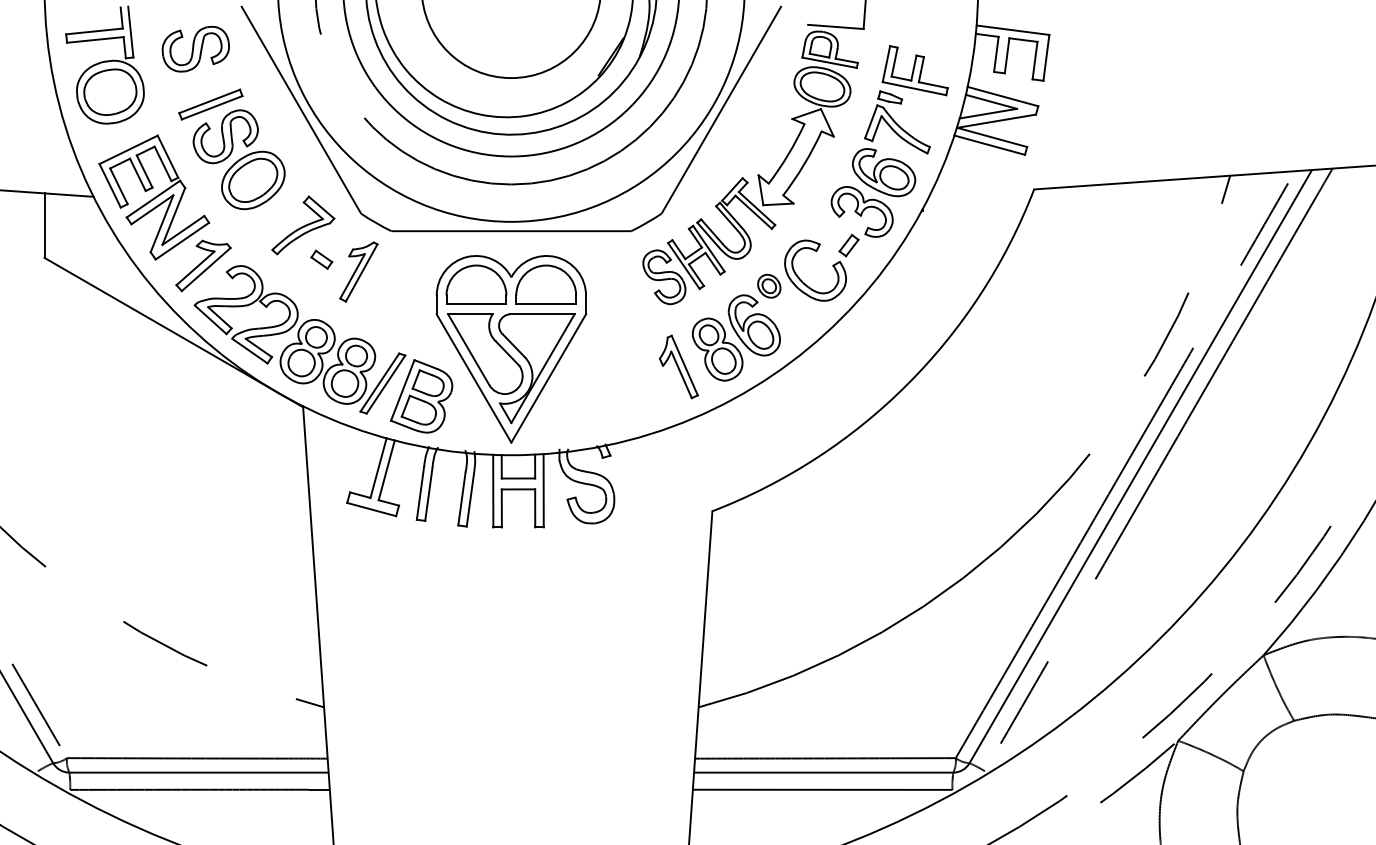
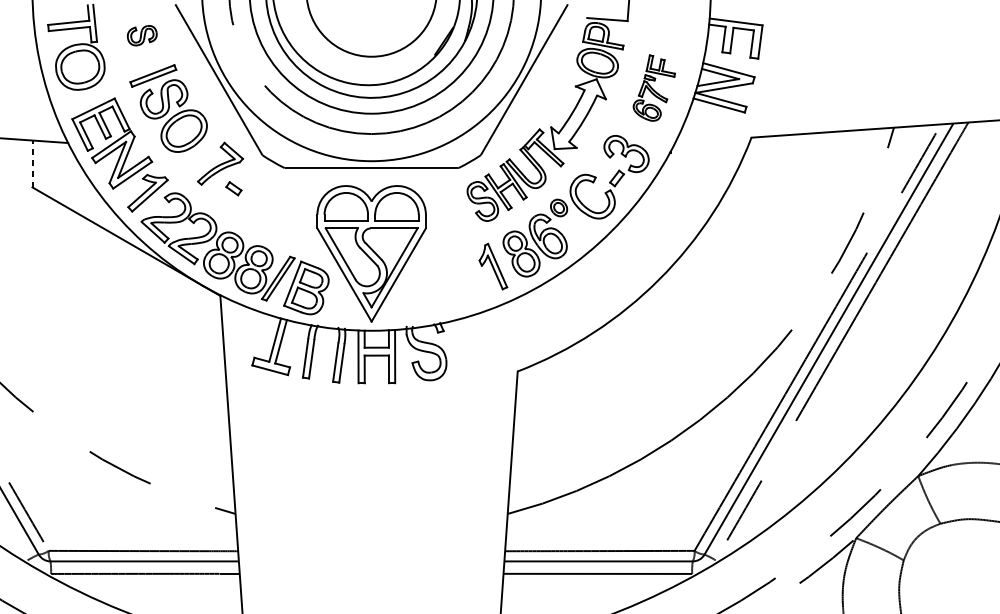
part: (195, 48) -> (142, 35), size x0.6
part: (900, 121) -> (654, 88), size x0.6
line: (44, 225) -> (32, 163), solid -> dashed
part: (358, 271) -> (260, 197), removed

